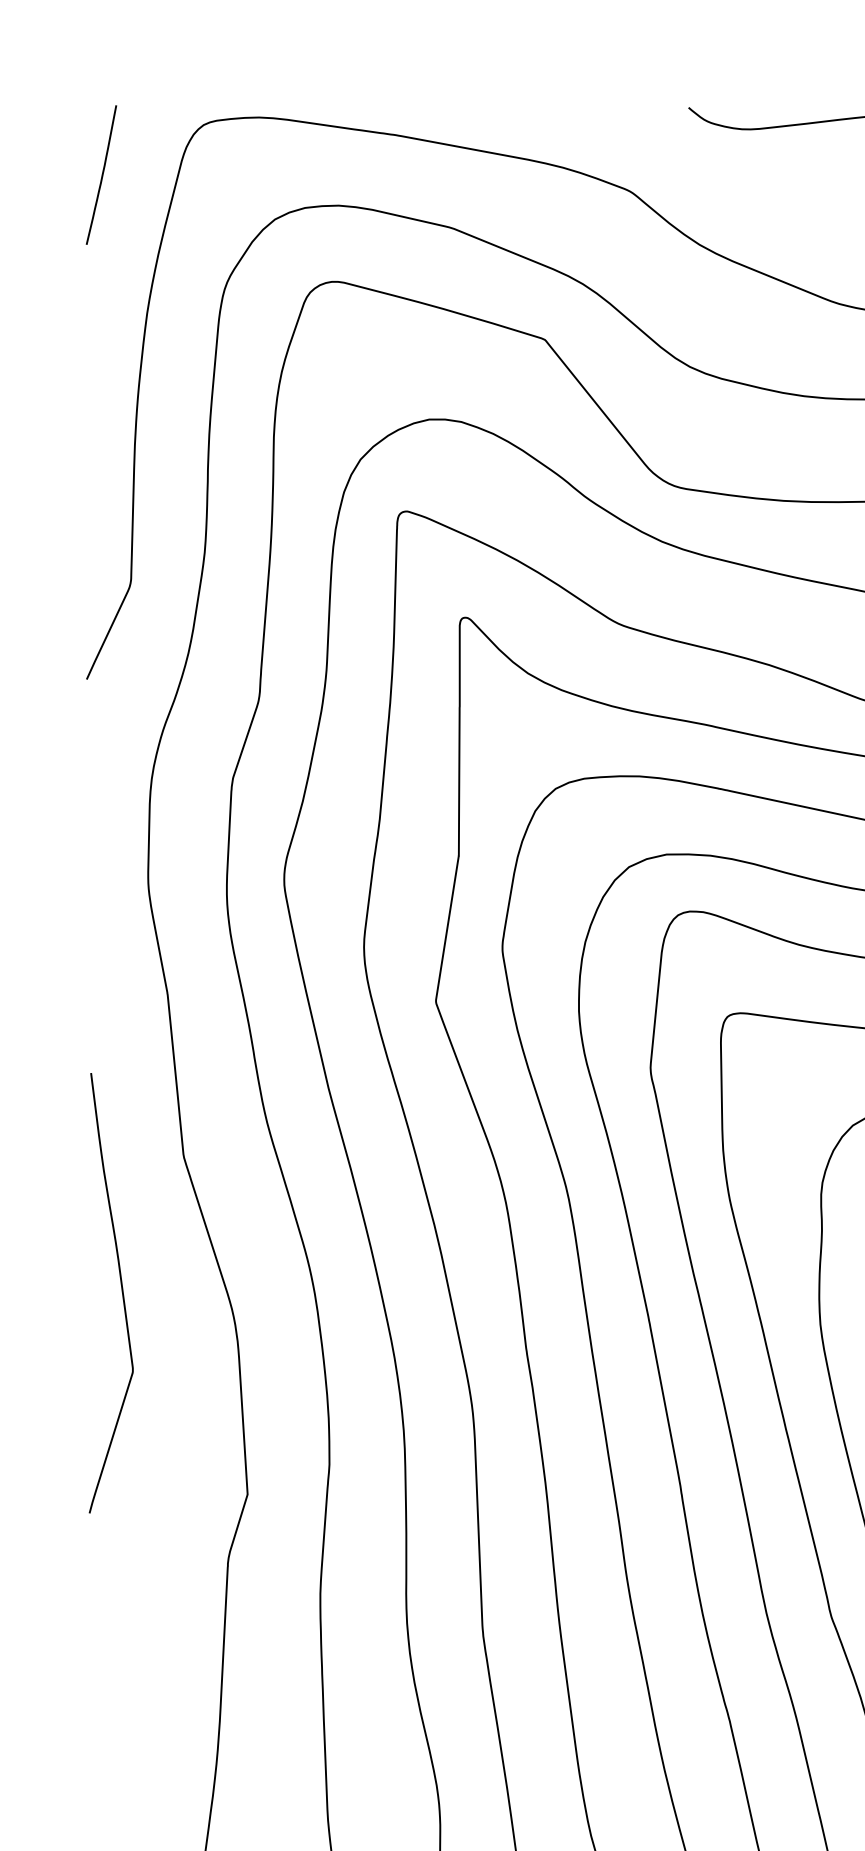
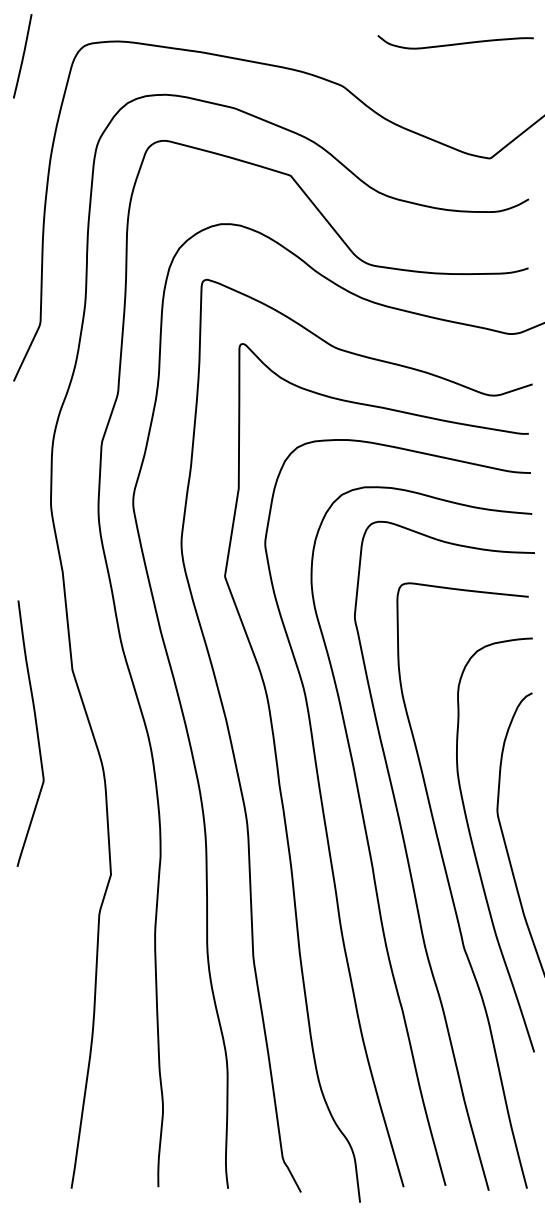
line: (101, 175) -> (22, 56), moved
curve: (121, 1292) -> (36, 733), moved

